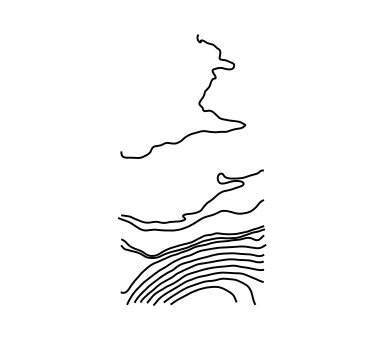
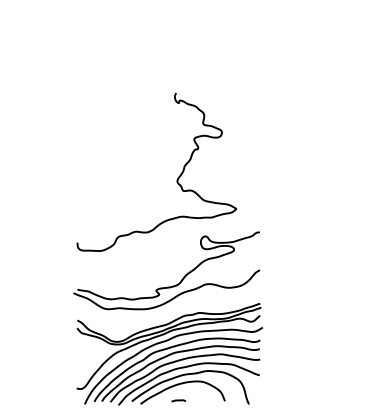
curve: (198, 102) -> (176, 180), moved
curve: (200, 301) -> (178, 400), added

